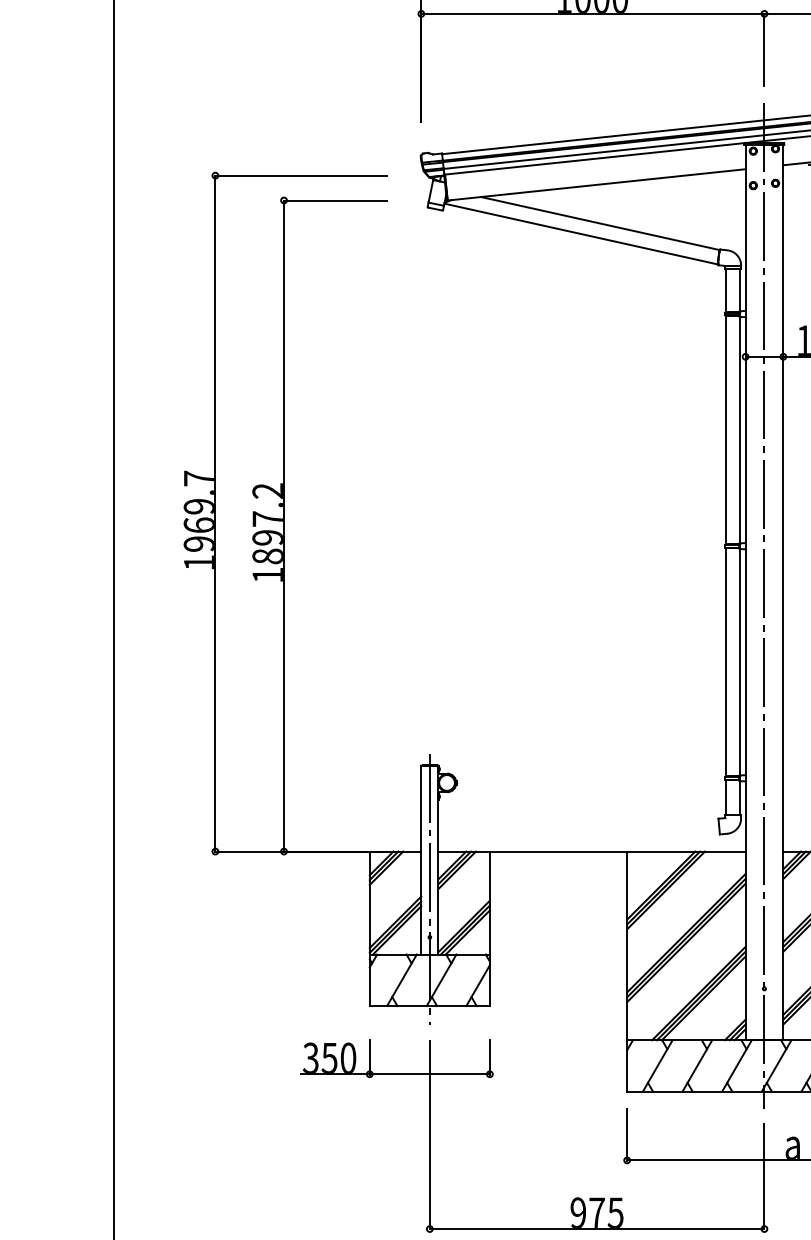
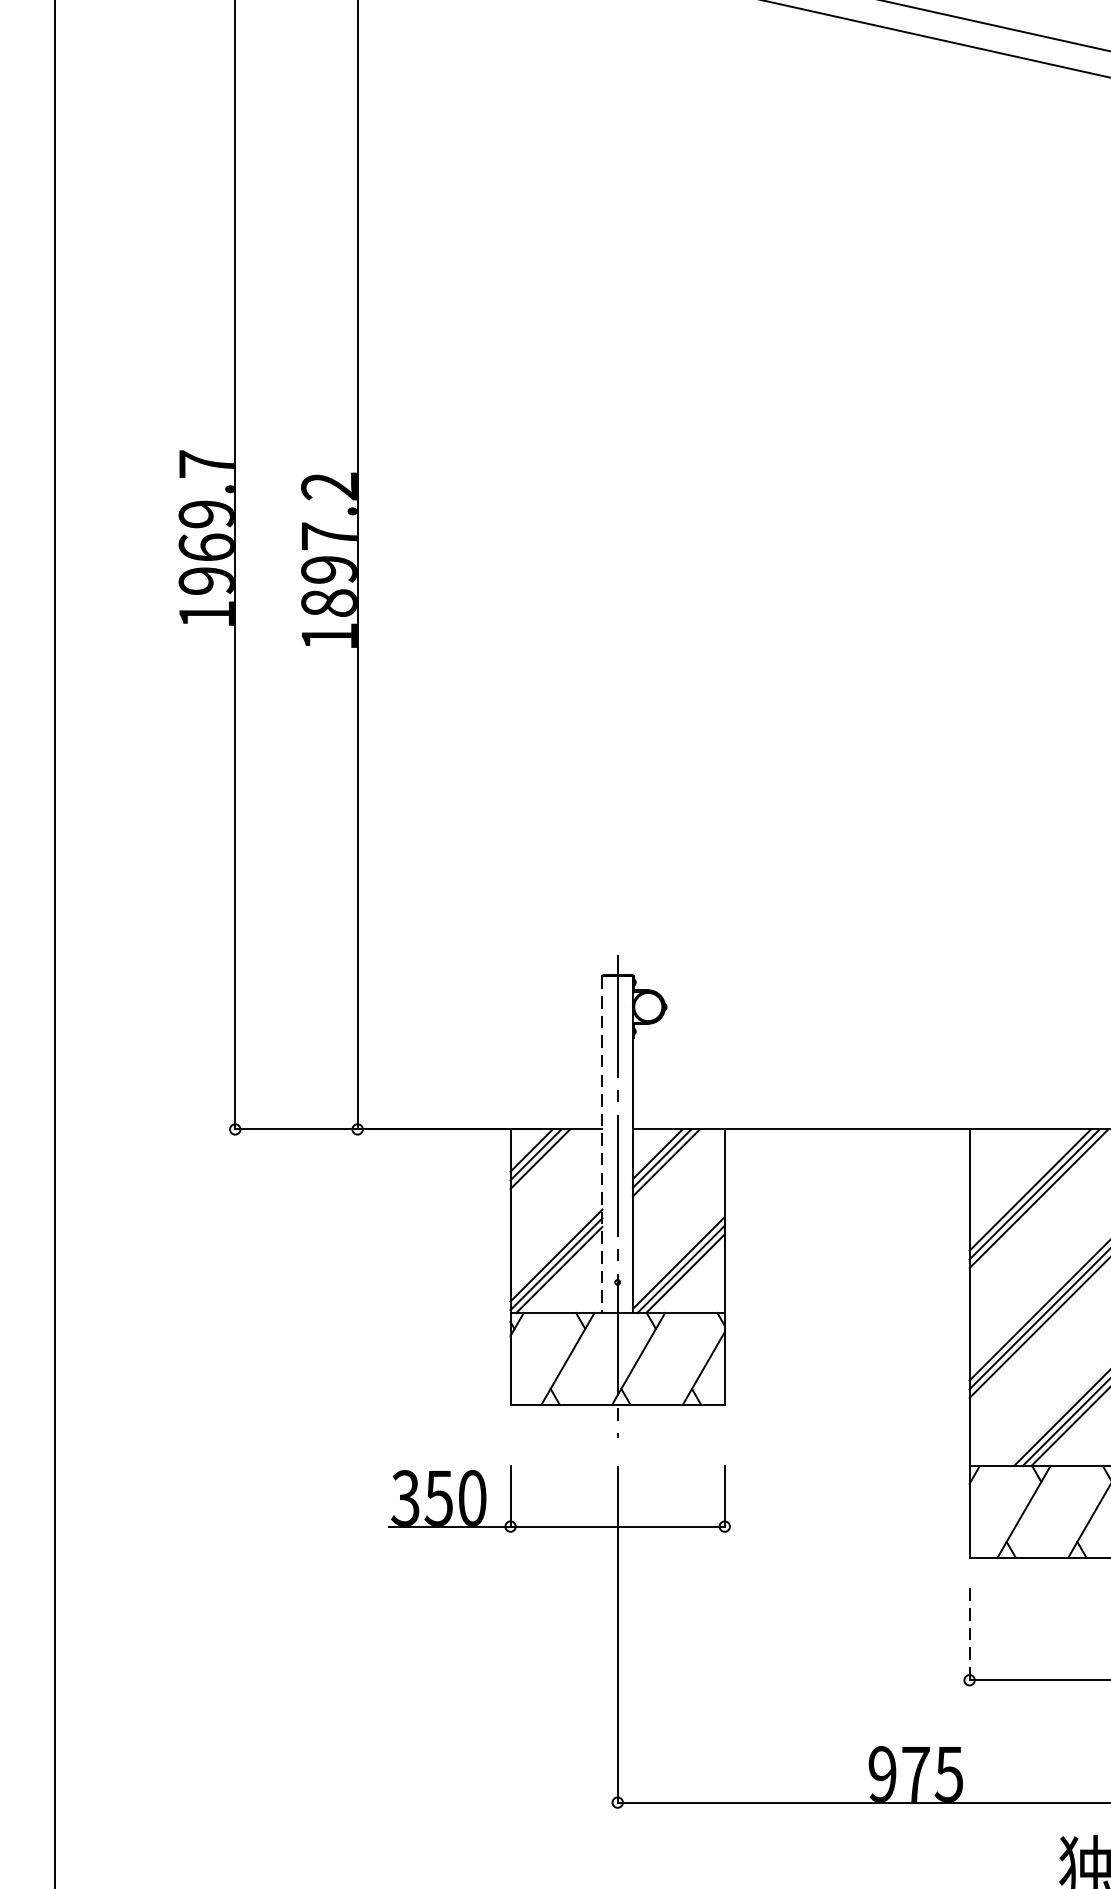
line: (421, 860) -> (602, 1145), solid -> dashed
line: (627, 1134) -> (970, 1633), solid -> dashed

